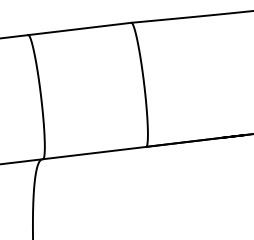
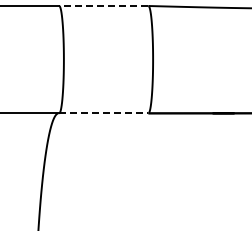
line: (79, 29) -> (103, 6), solid -> dashed
line: (94, 153) -> (103, 113), solid -> dashed

